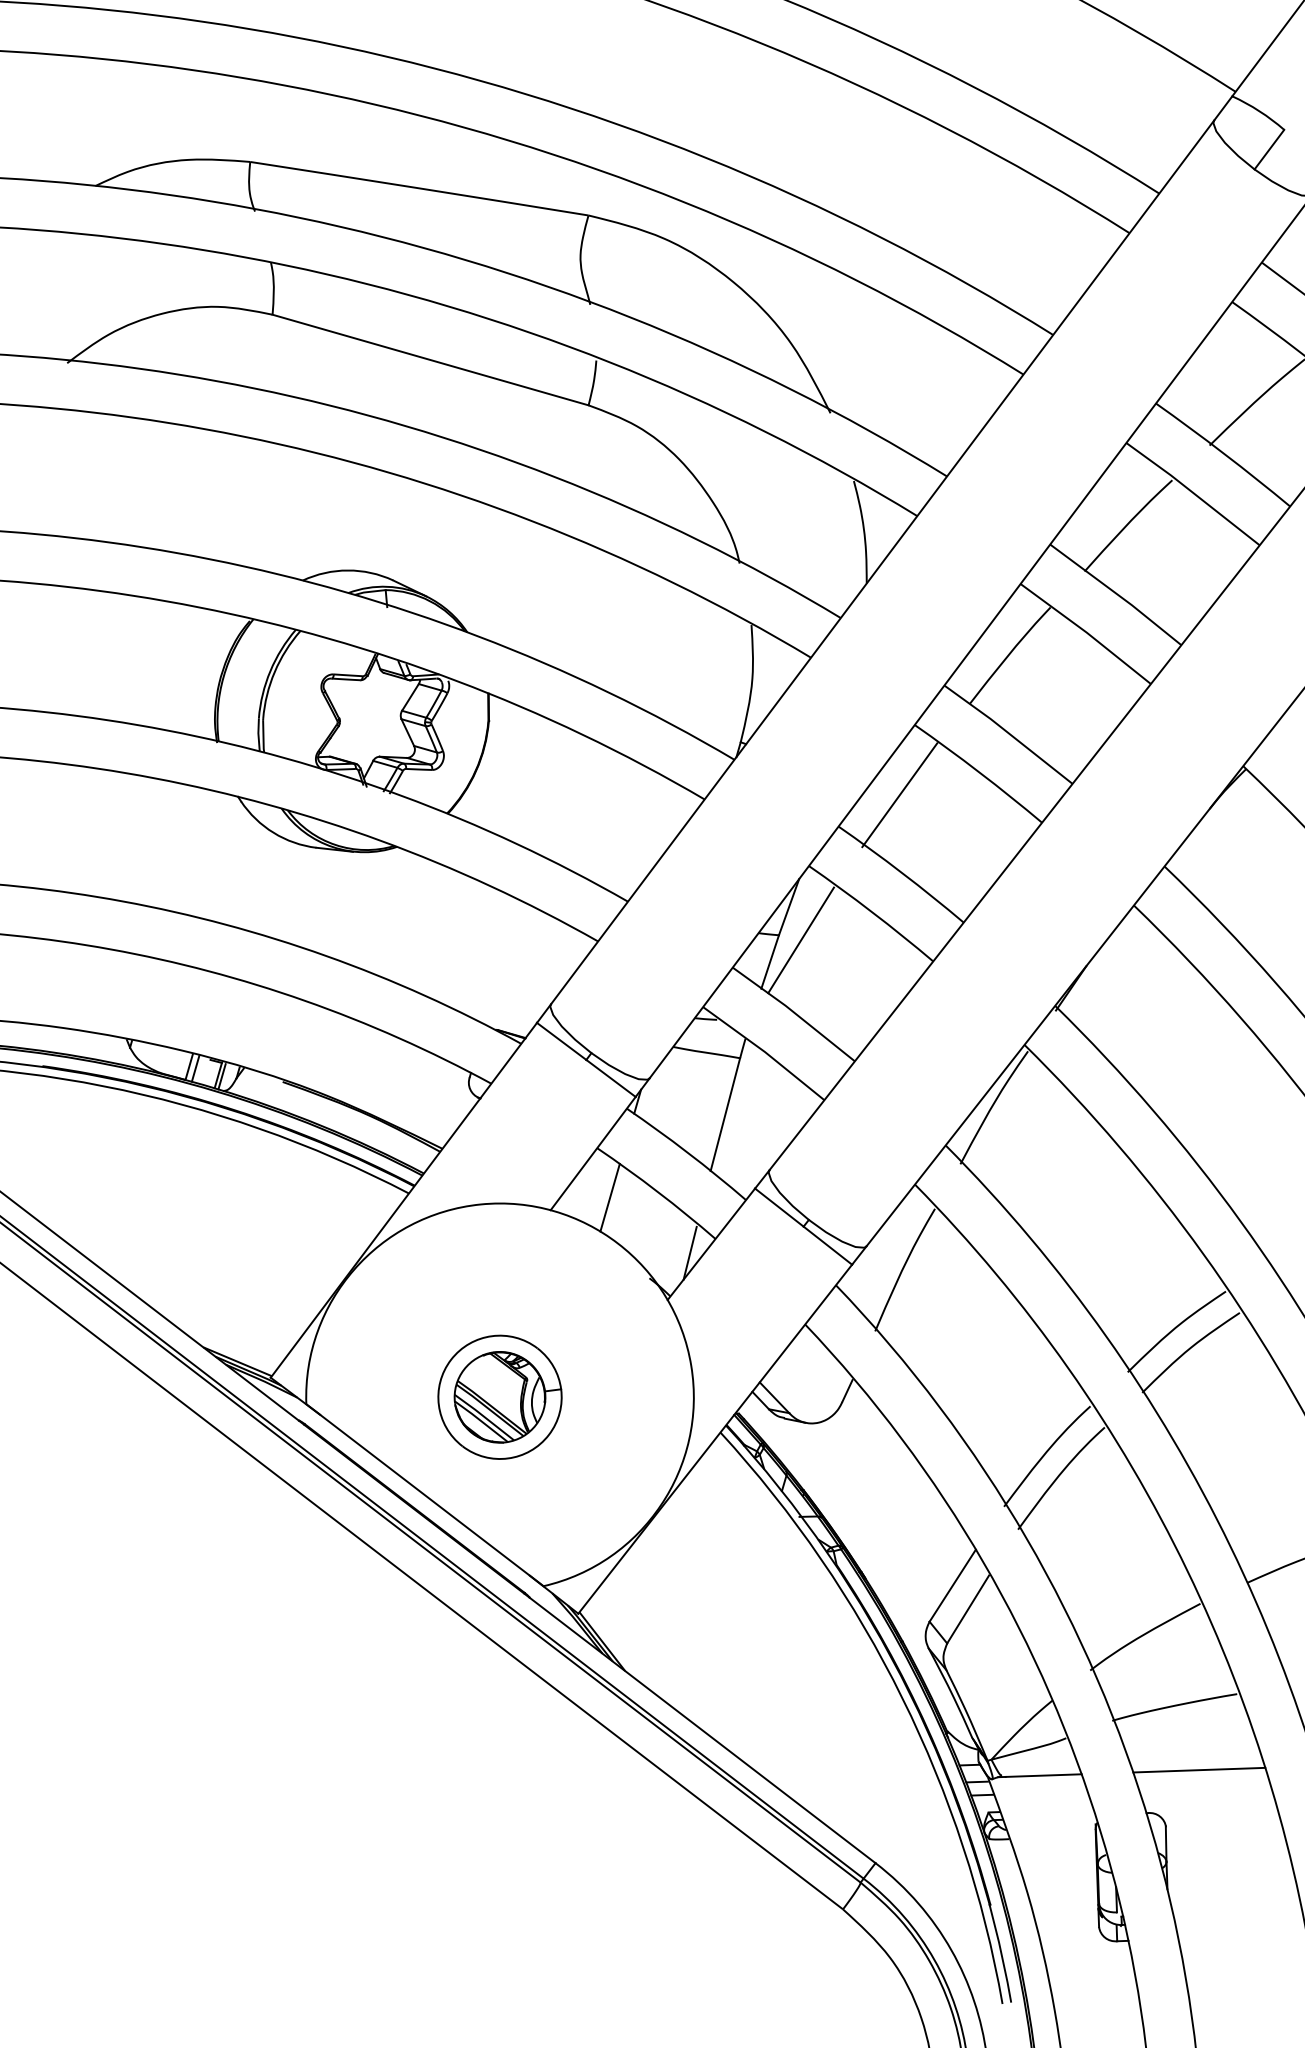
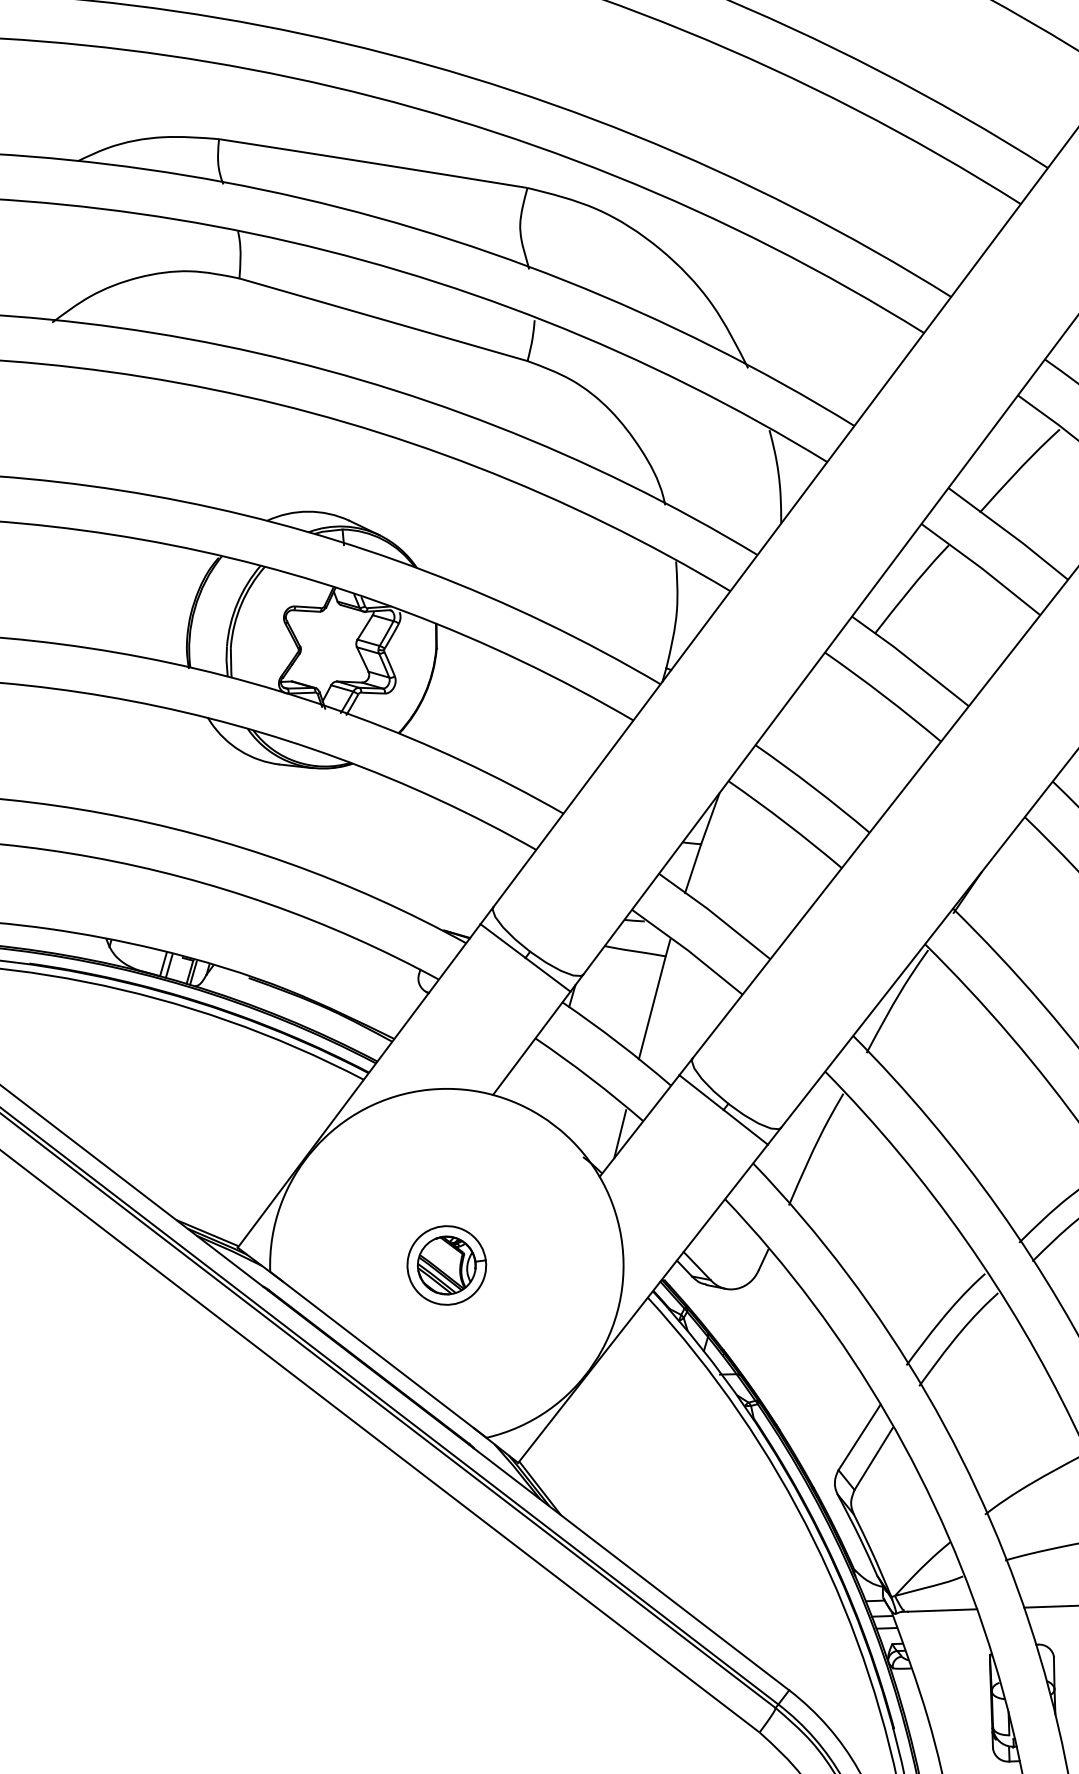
line: (899, 795) -> (811, 716), removed
line: (800, 940) -> (720, 849), removed
line: (609, 1197) -> (546, 1083), removed
part: (499, 1396) -> (446, 1264), size x0.7

